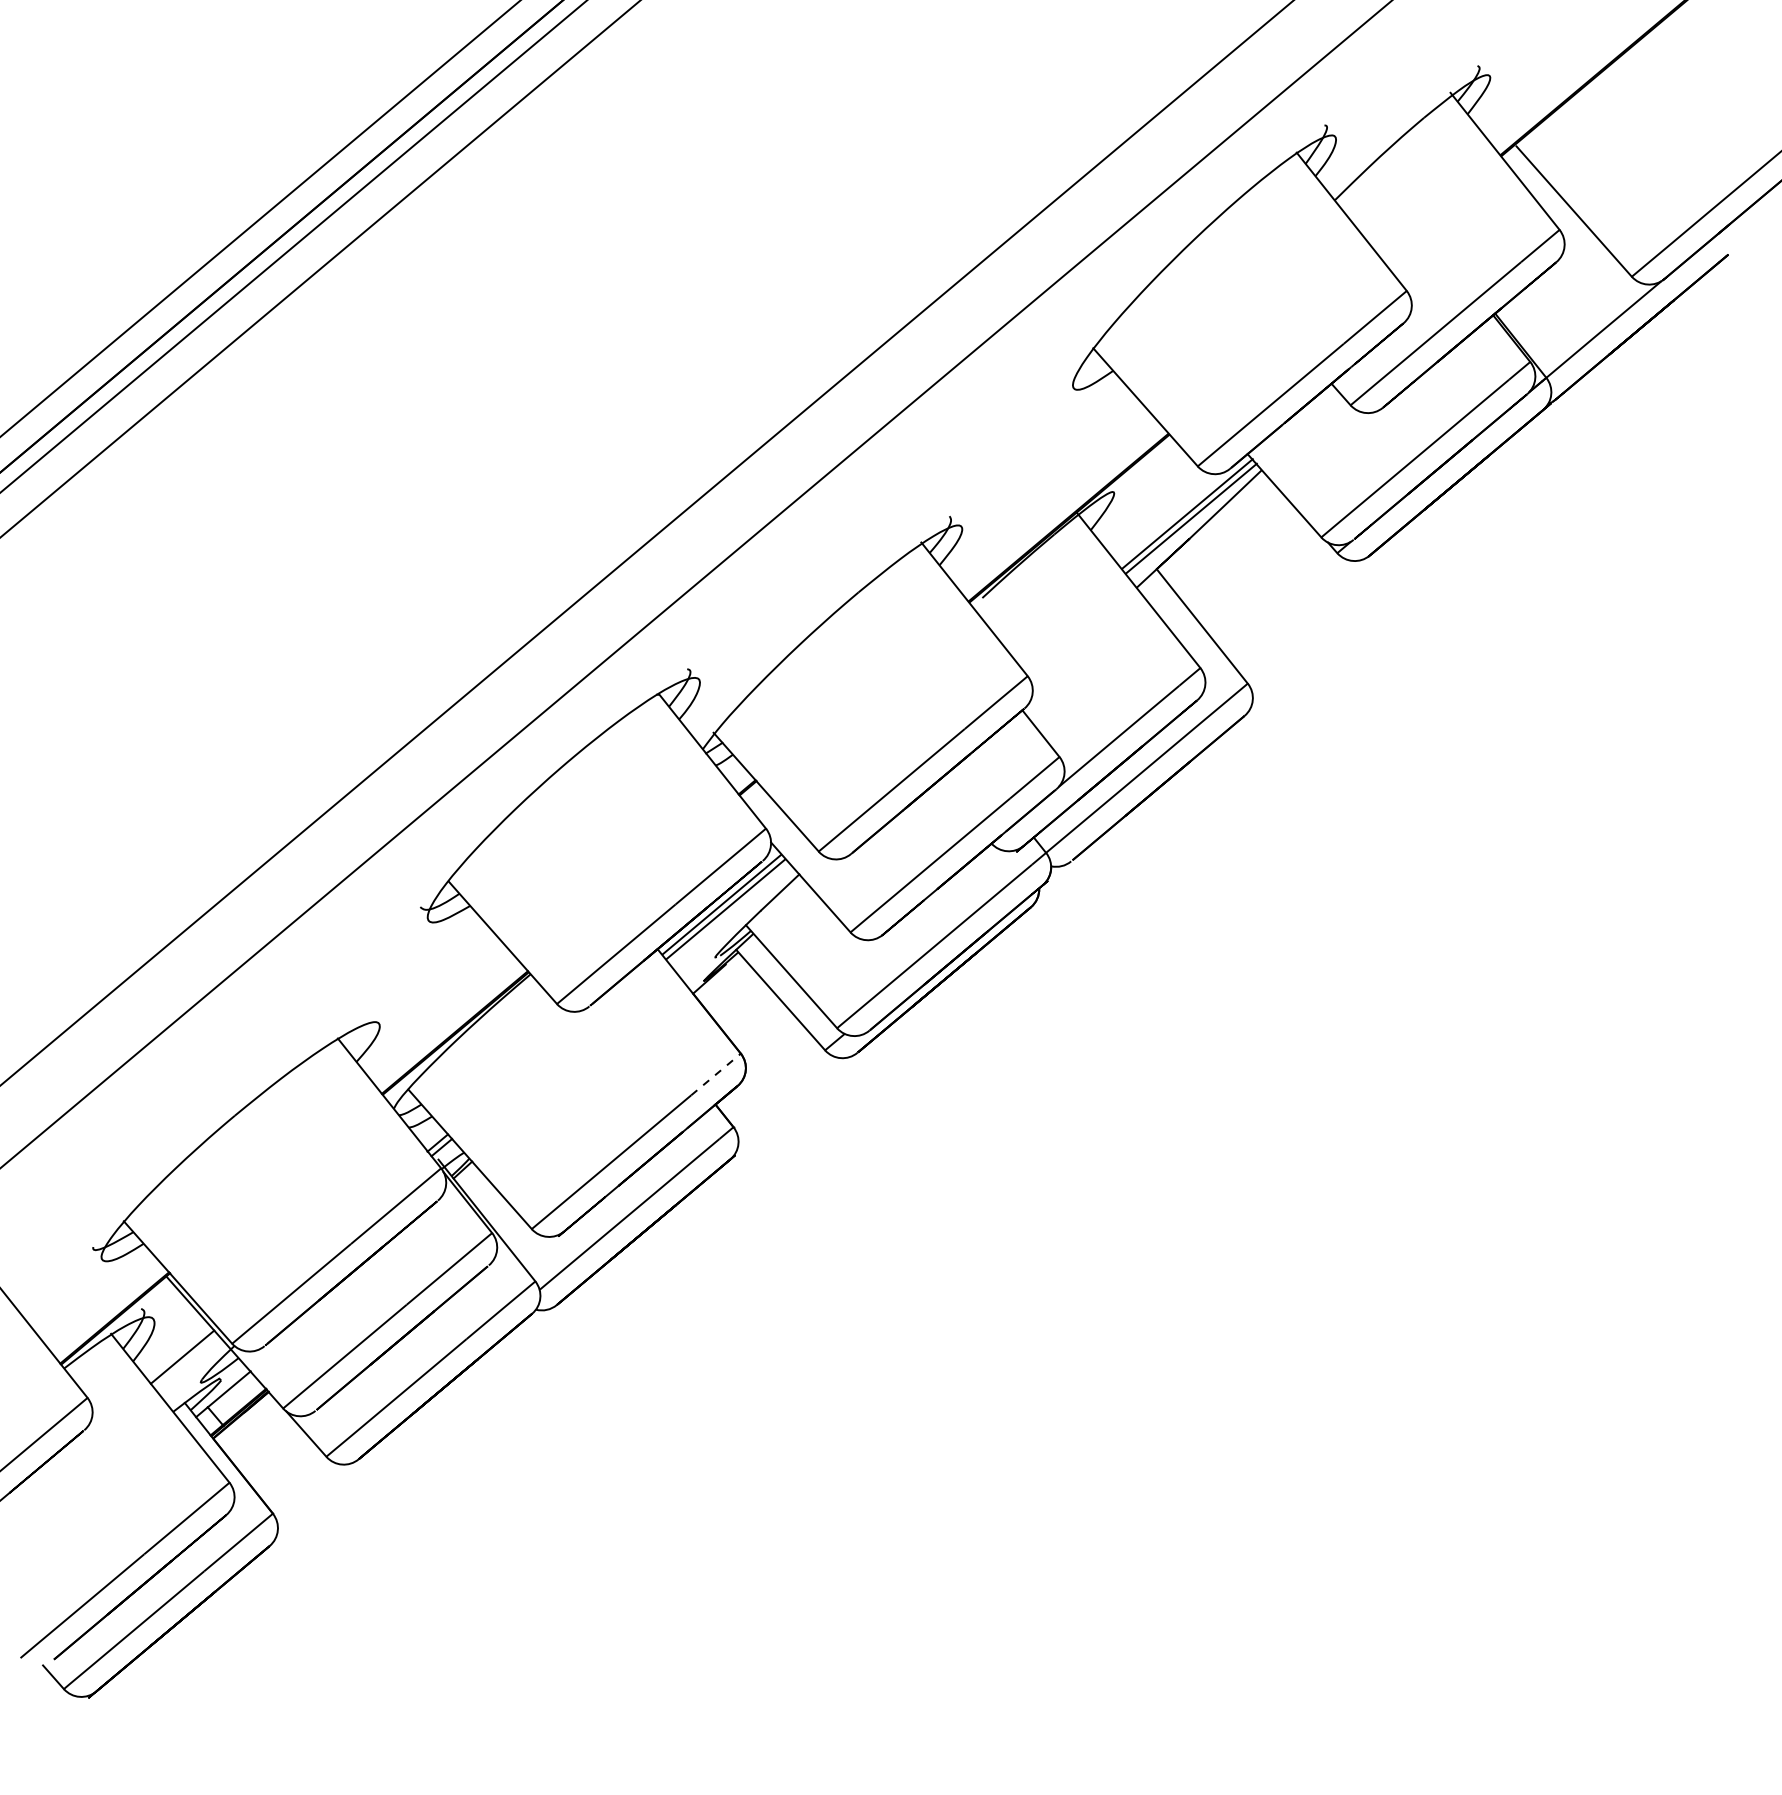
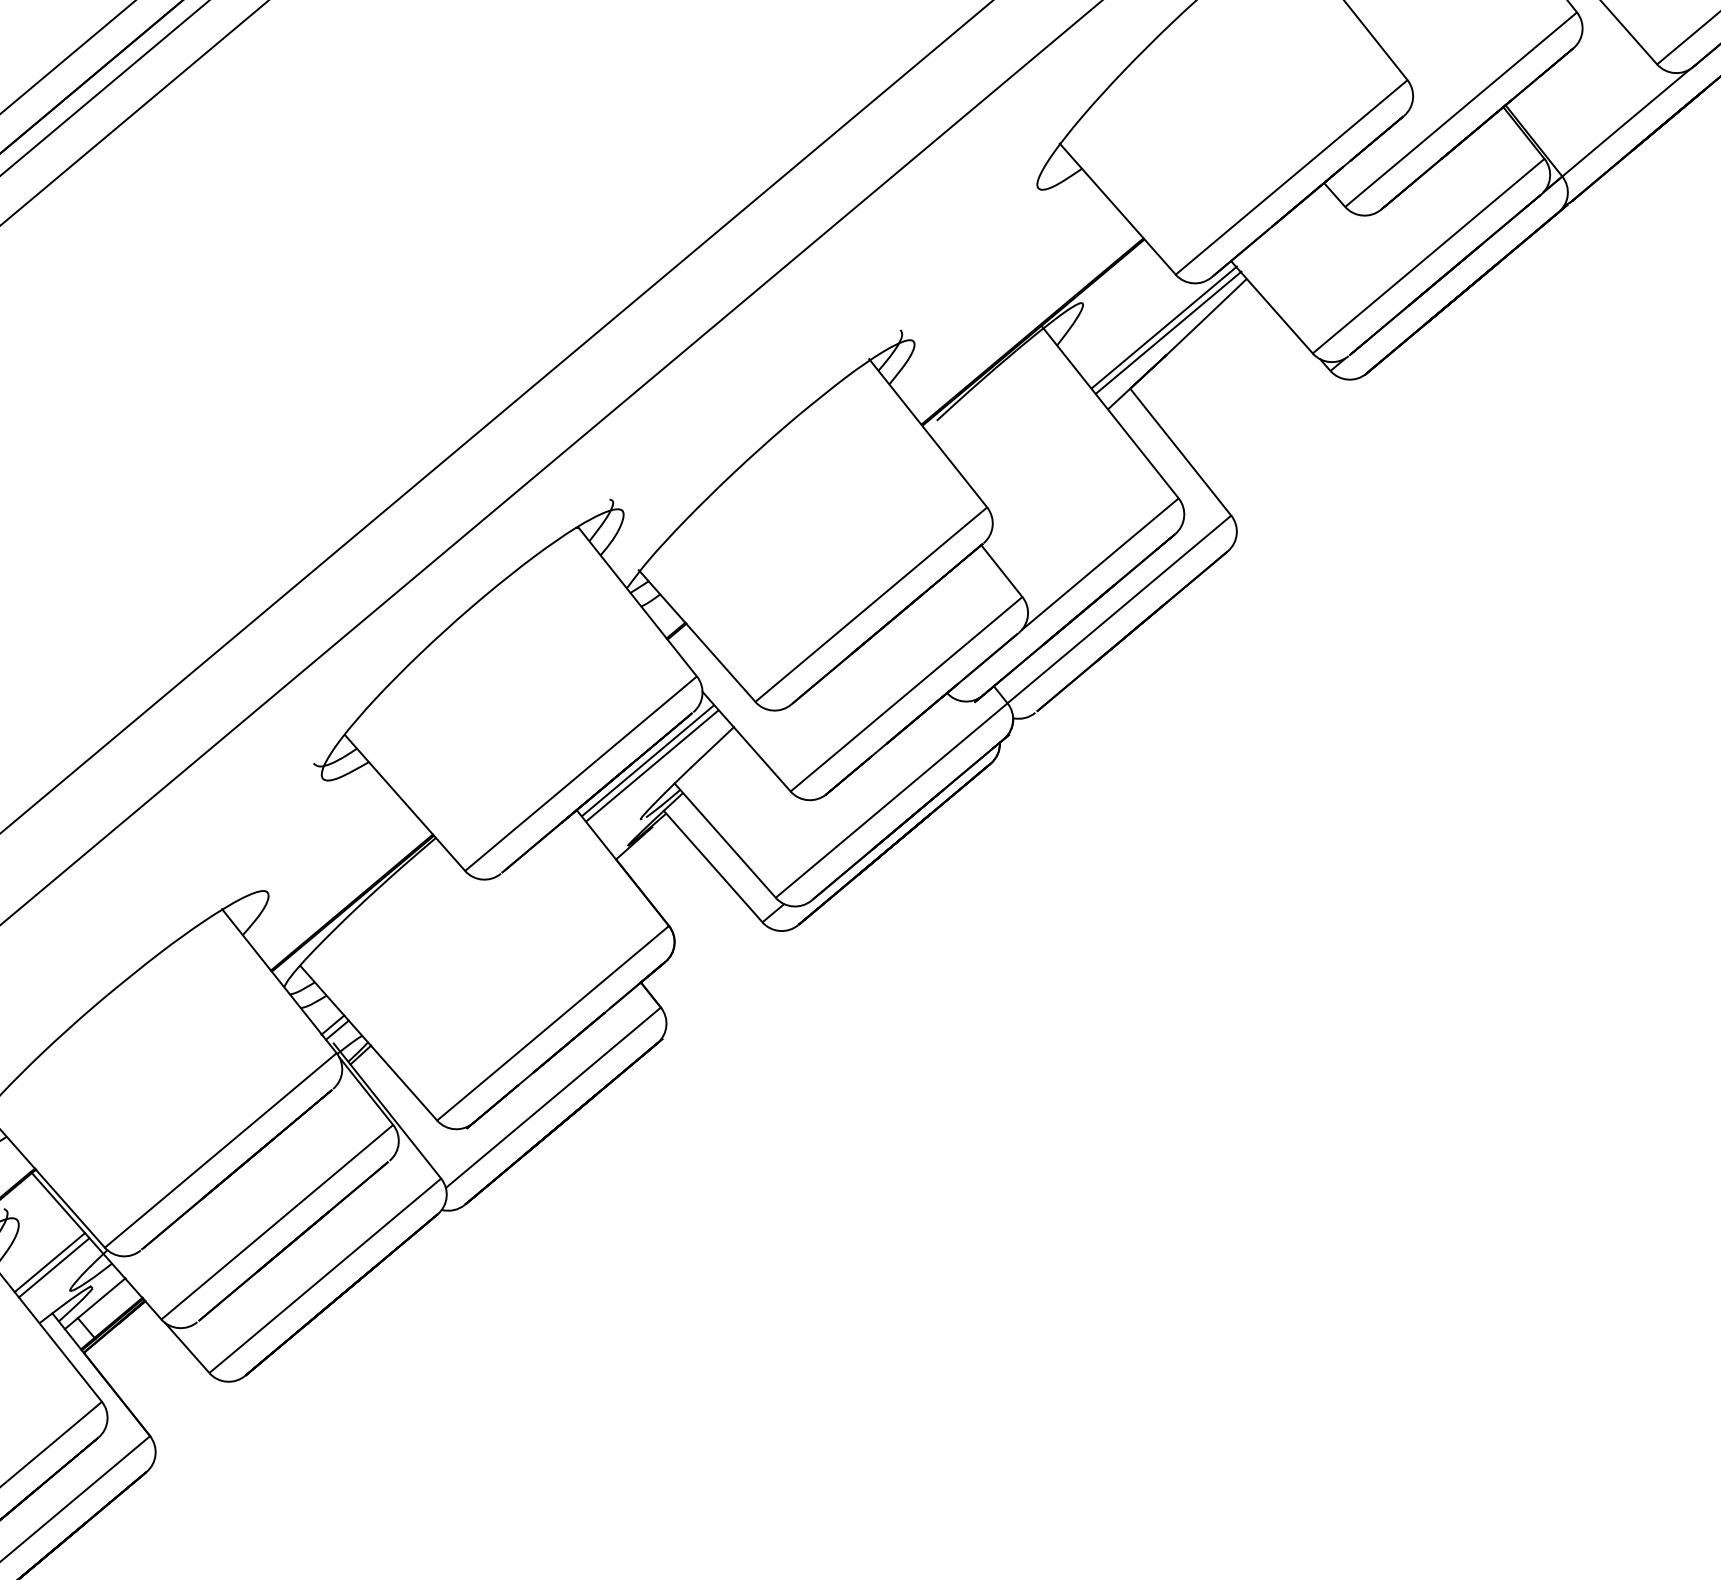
line: (717, 1073) -> (643, 947), dashed -> solid
line: (186, 1361) -> (54, 1267), added

